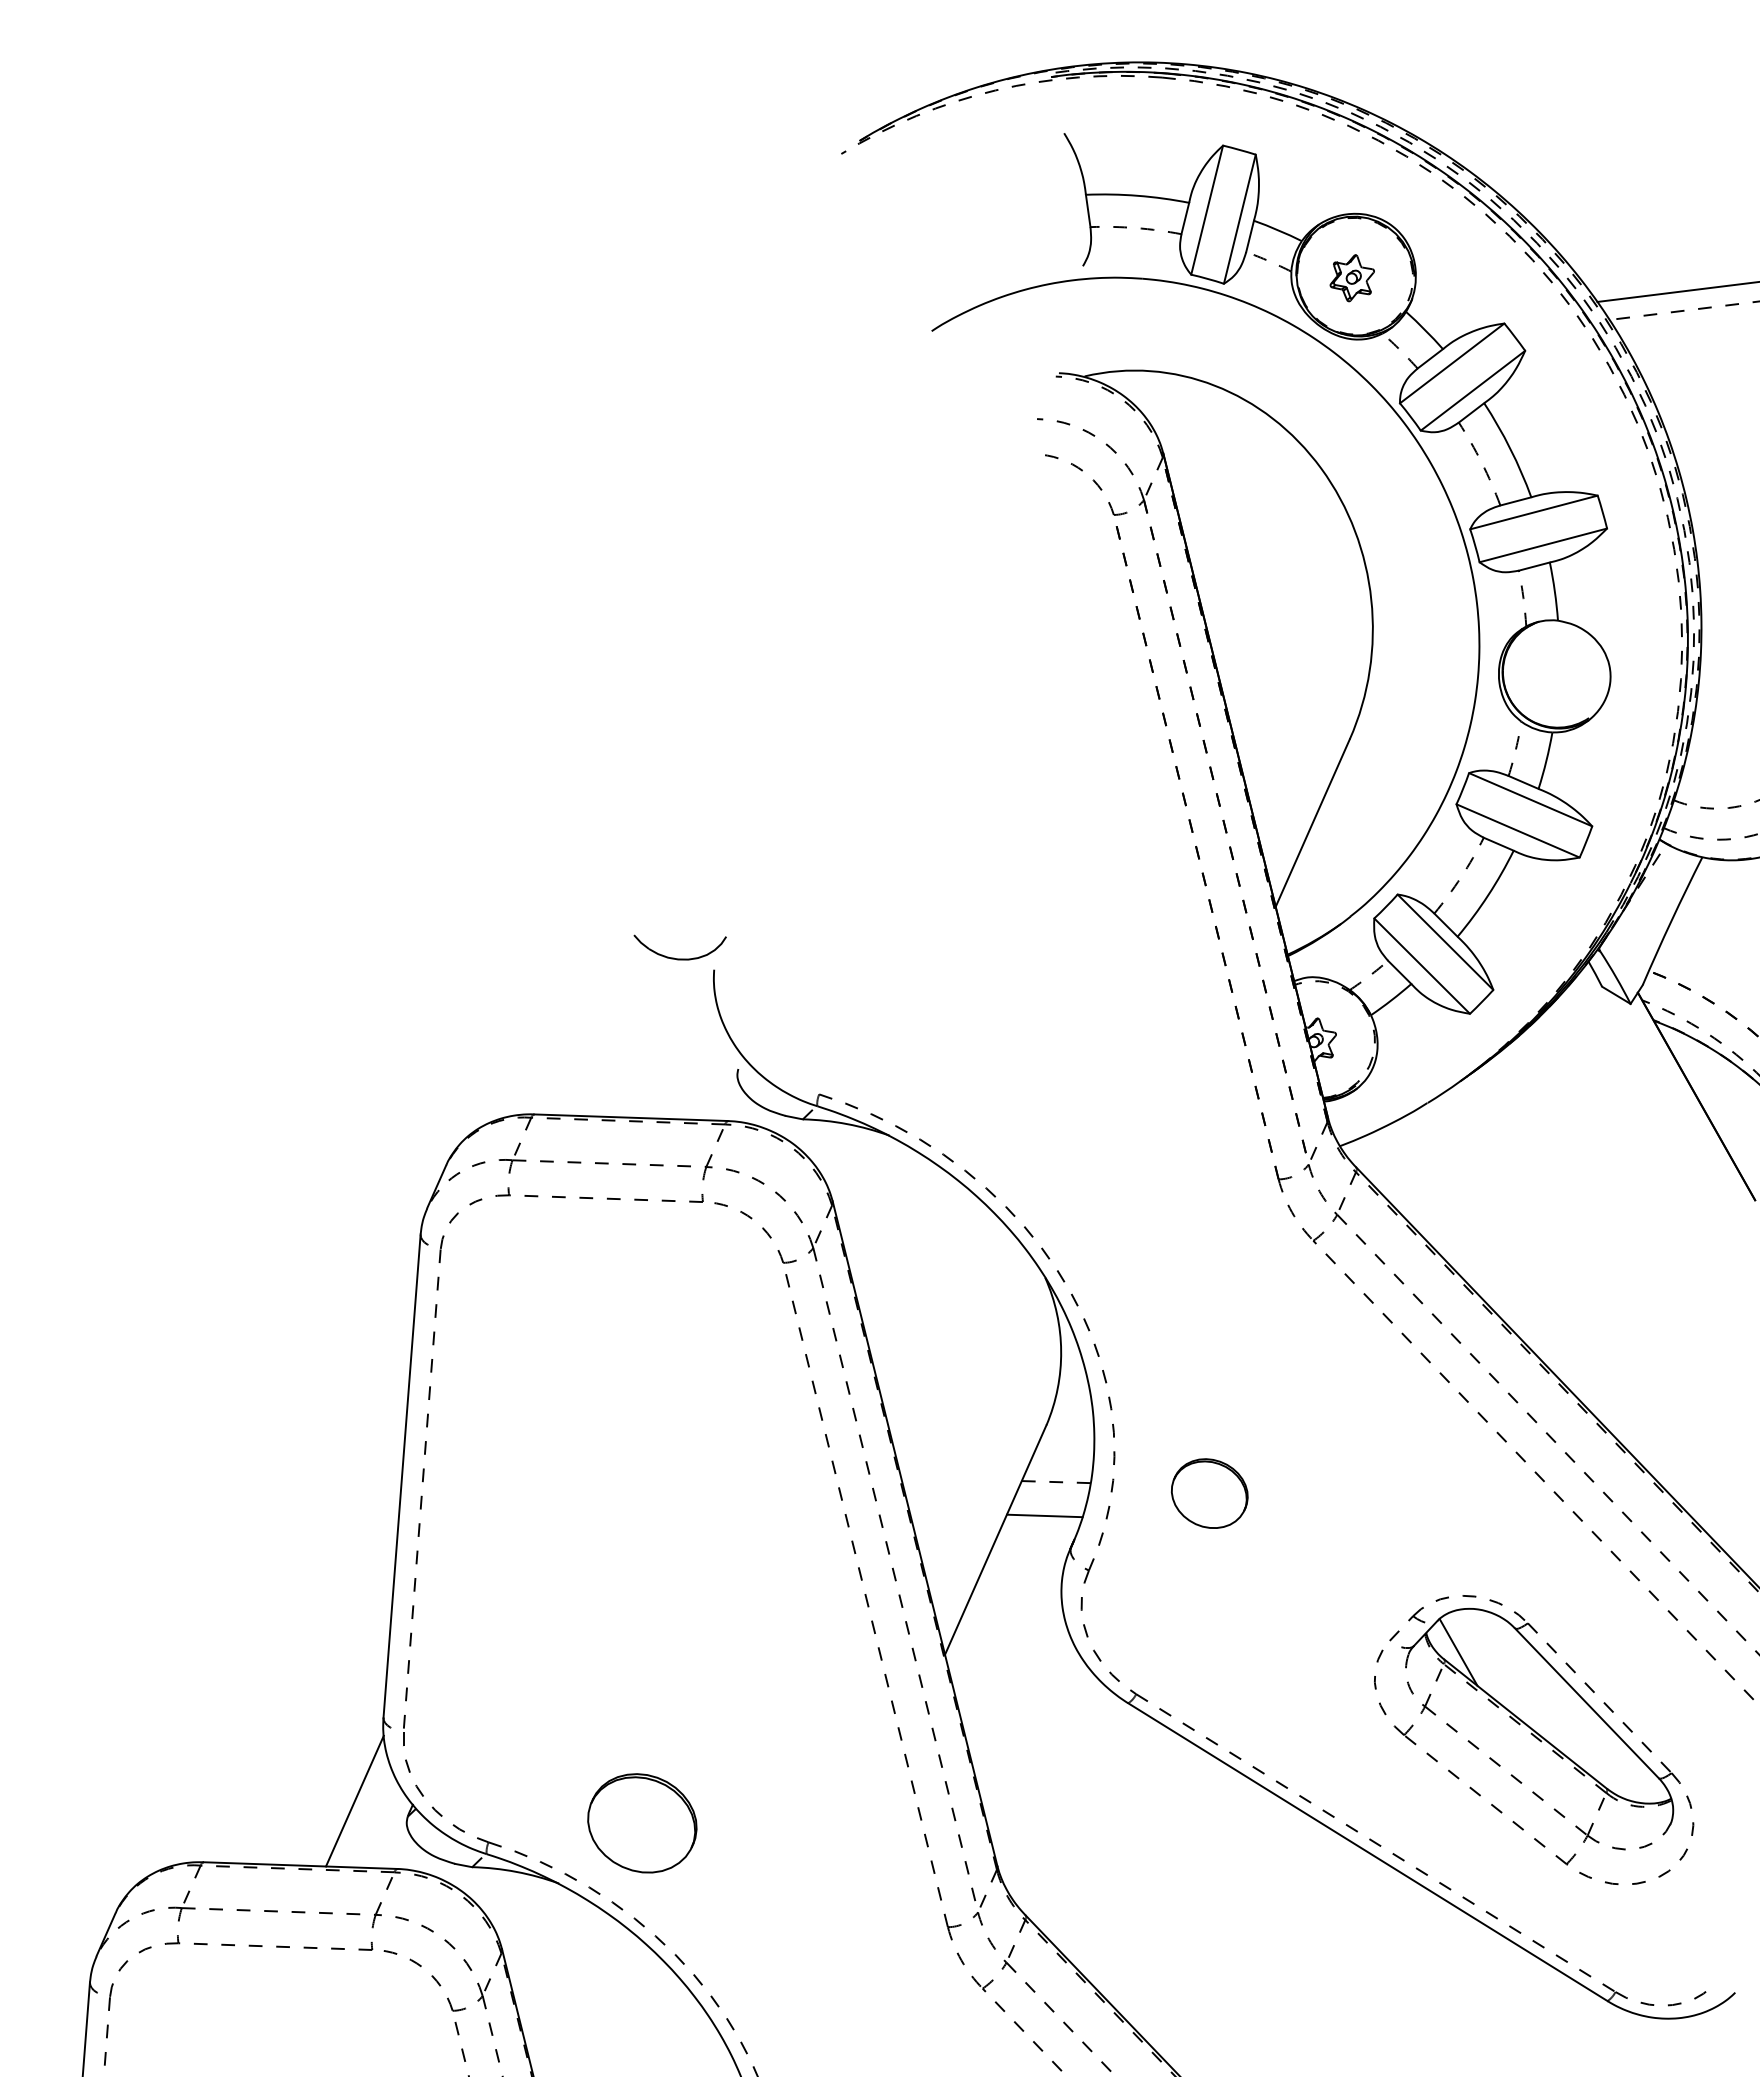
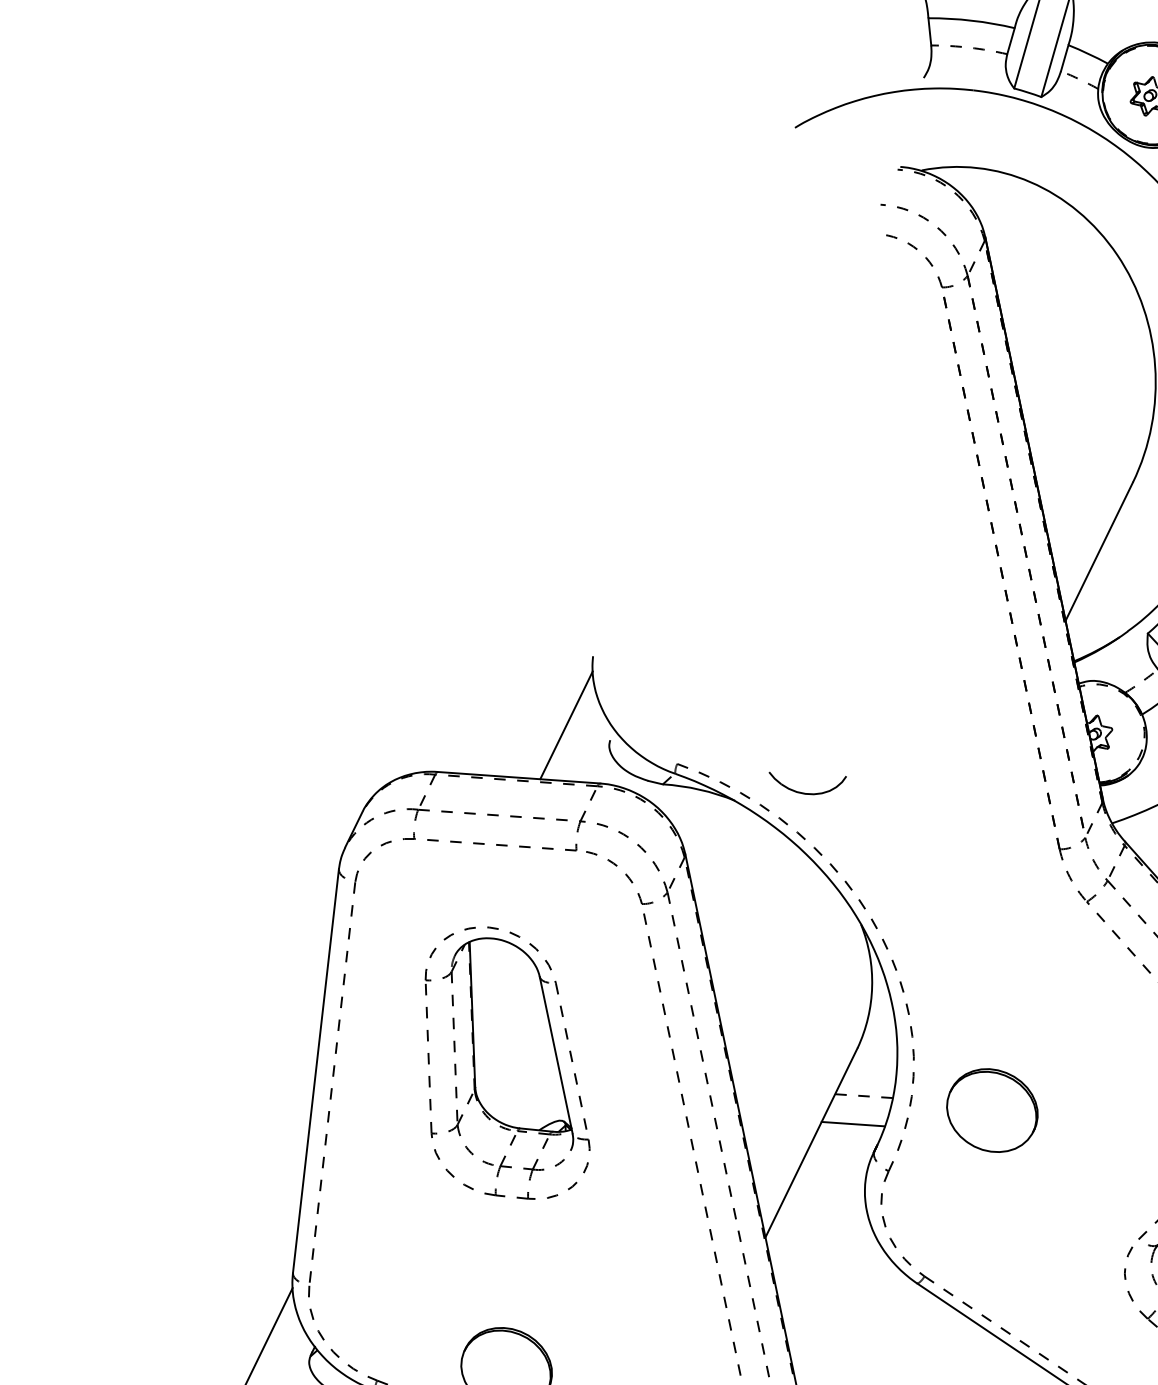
part: (679, 958) -> (806, 793), moved
line: (685, 1052) -> (566, 724), added
part: (629, 1457) -> (507, 1062), added
part: (1209, 1493) -> (992, 1110), size x1.43

